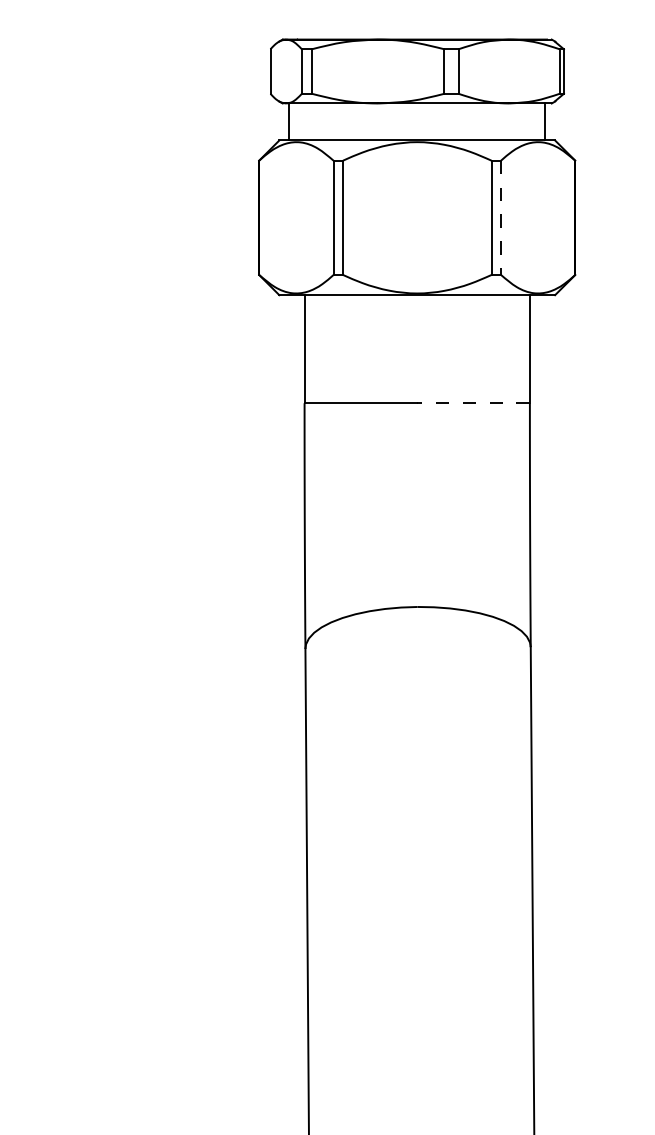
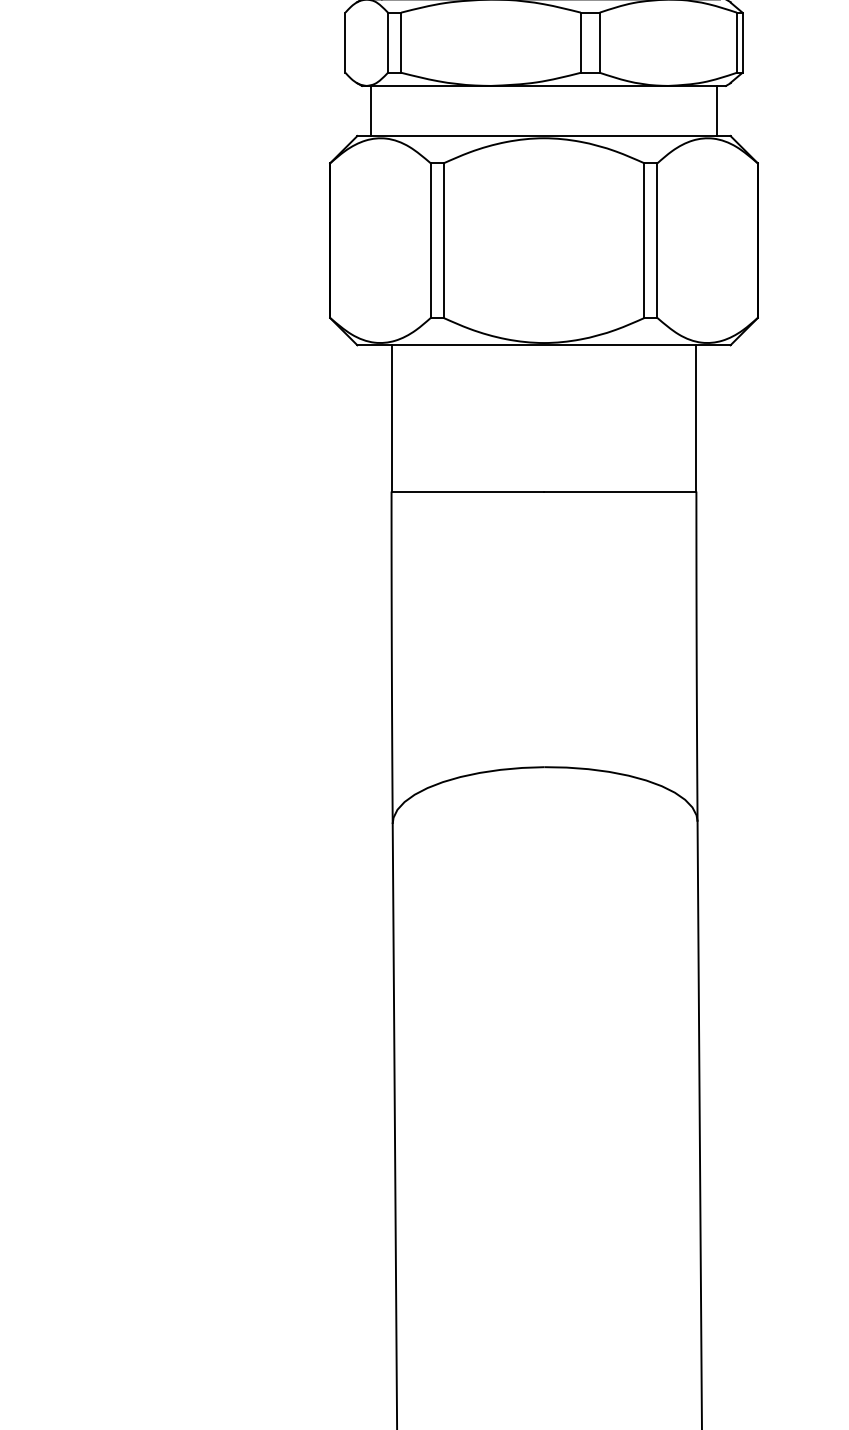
line: (501, 218) -> (657, 241), dashed -> solid
line: (473, 403) -> (620, 491), dashed -> solid

